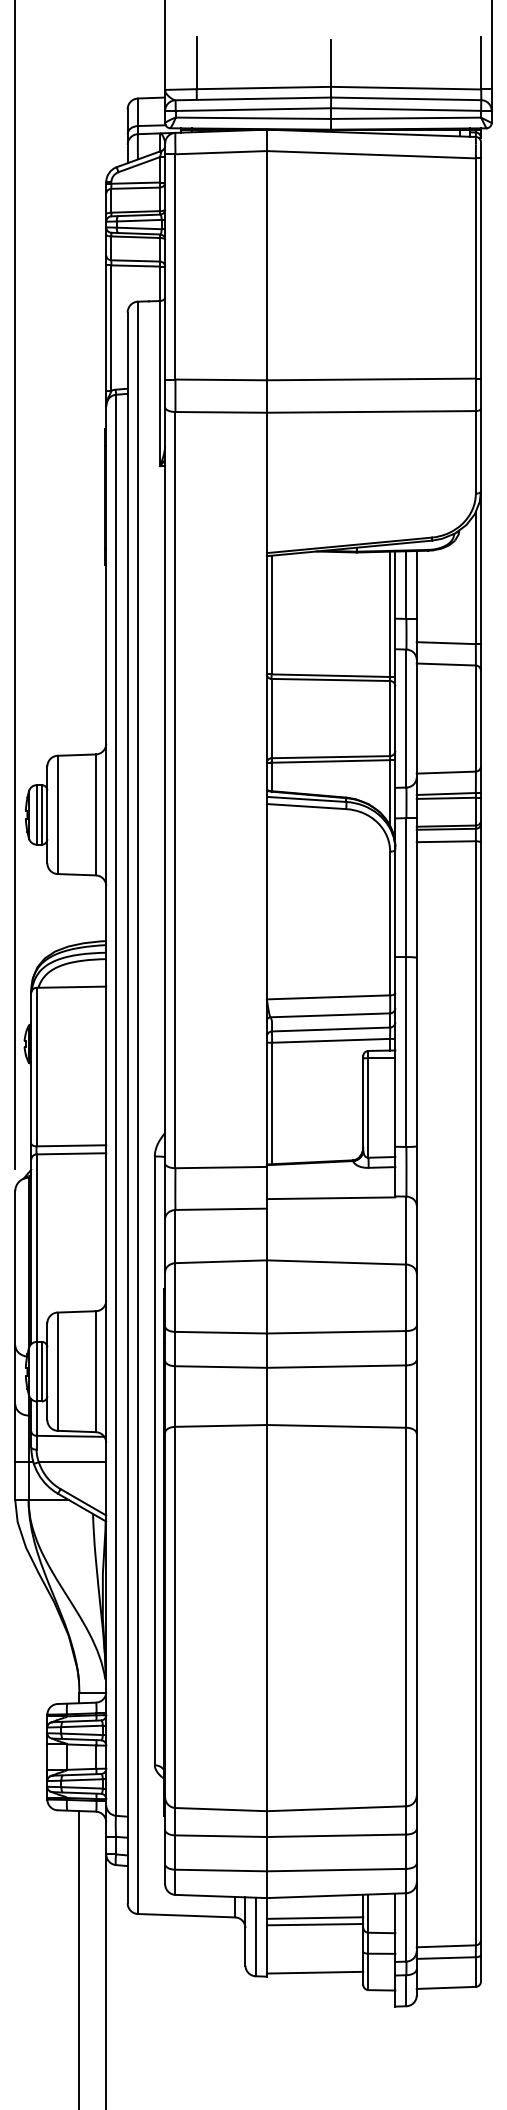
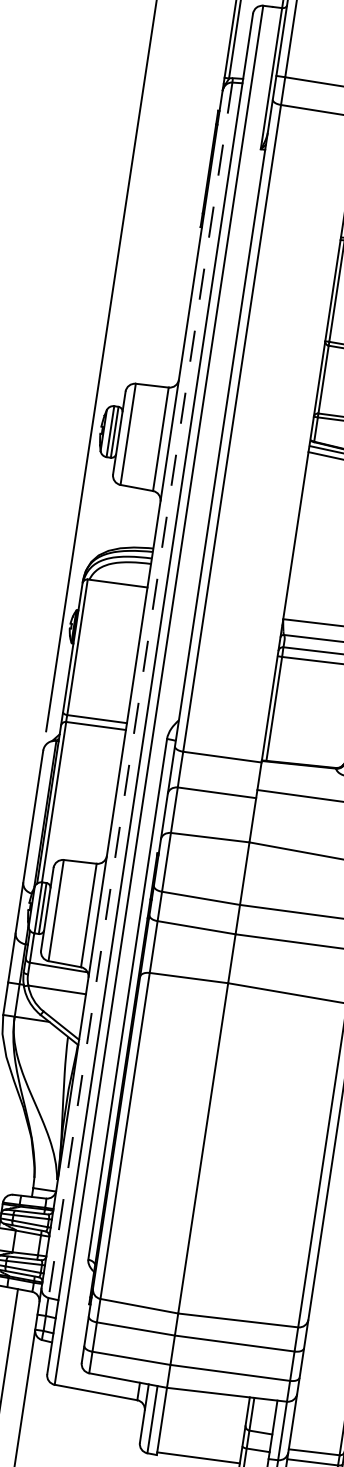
line: (116, 1105) -> (140, 690), solid -> dashed
line: (314, 1917) -> (205, 1410), removed
line: (314, 1924) -> (204, 1416), removed

